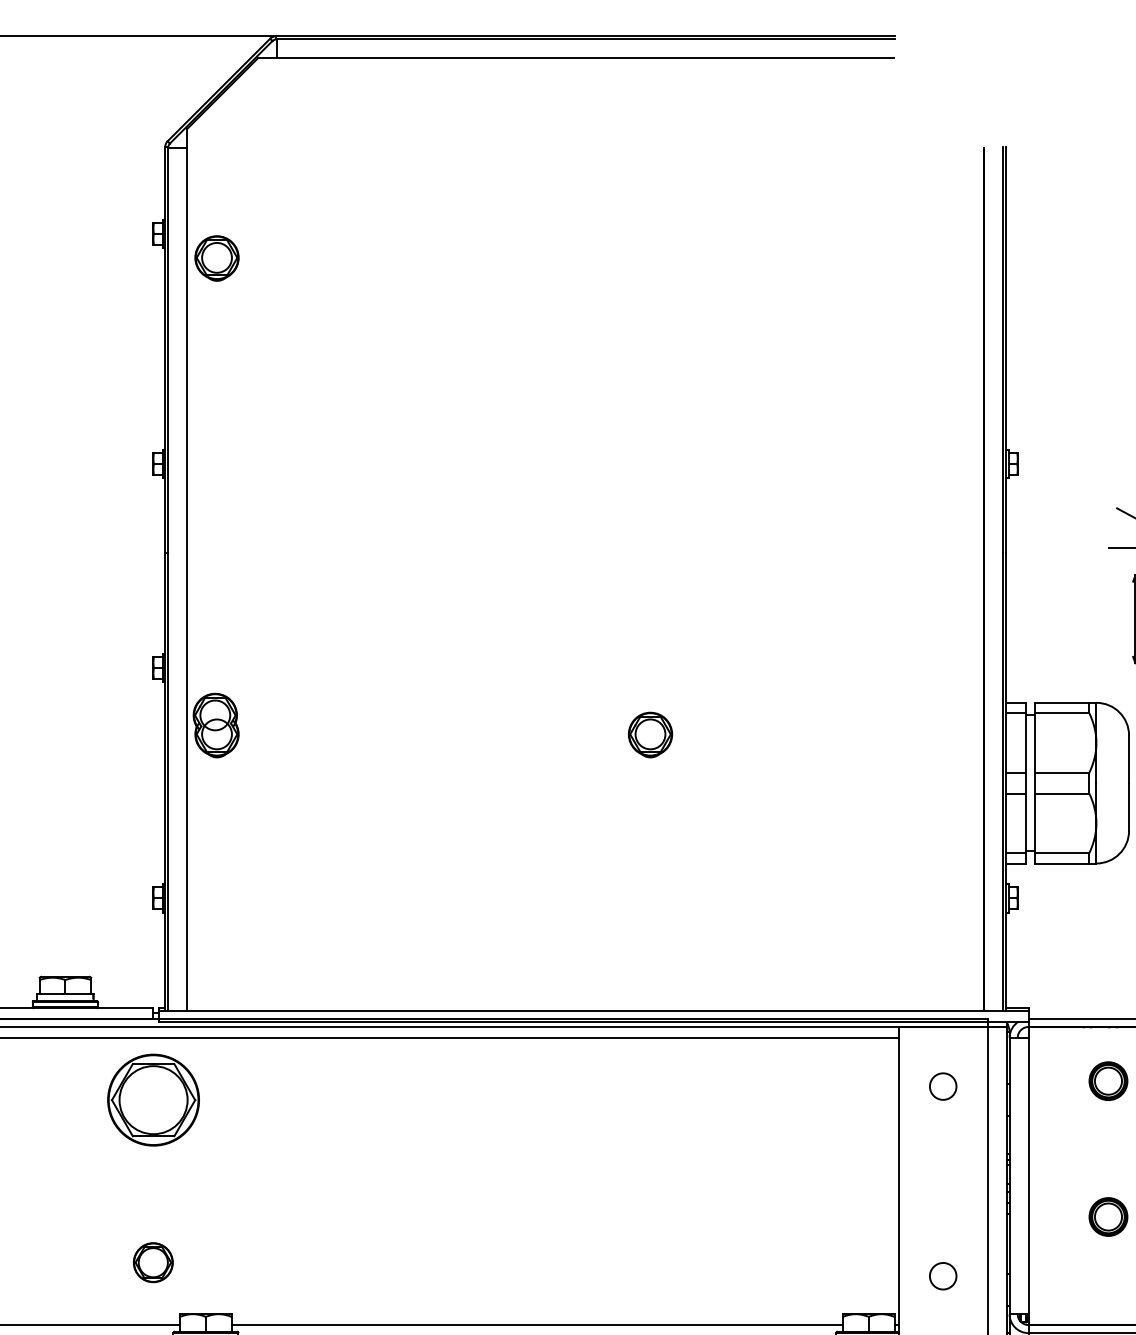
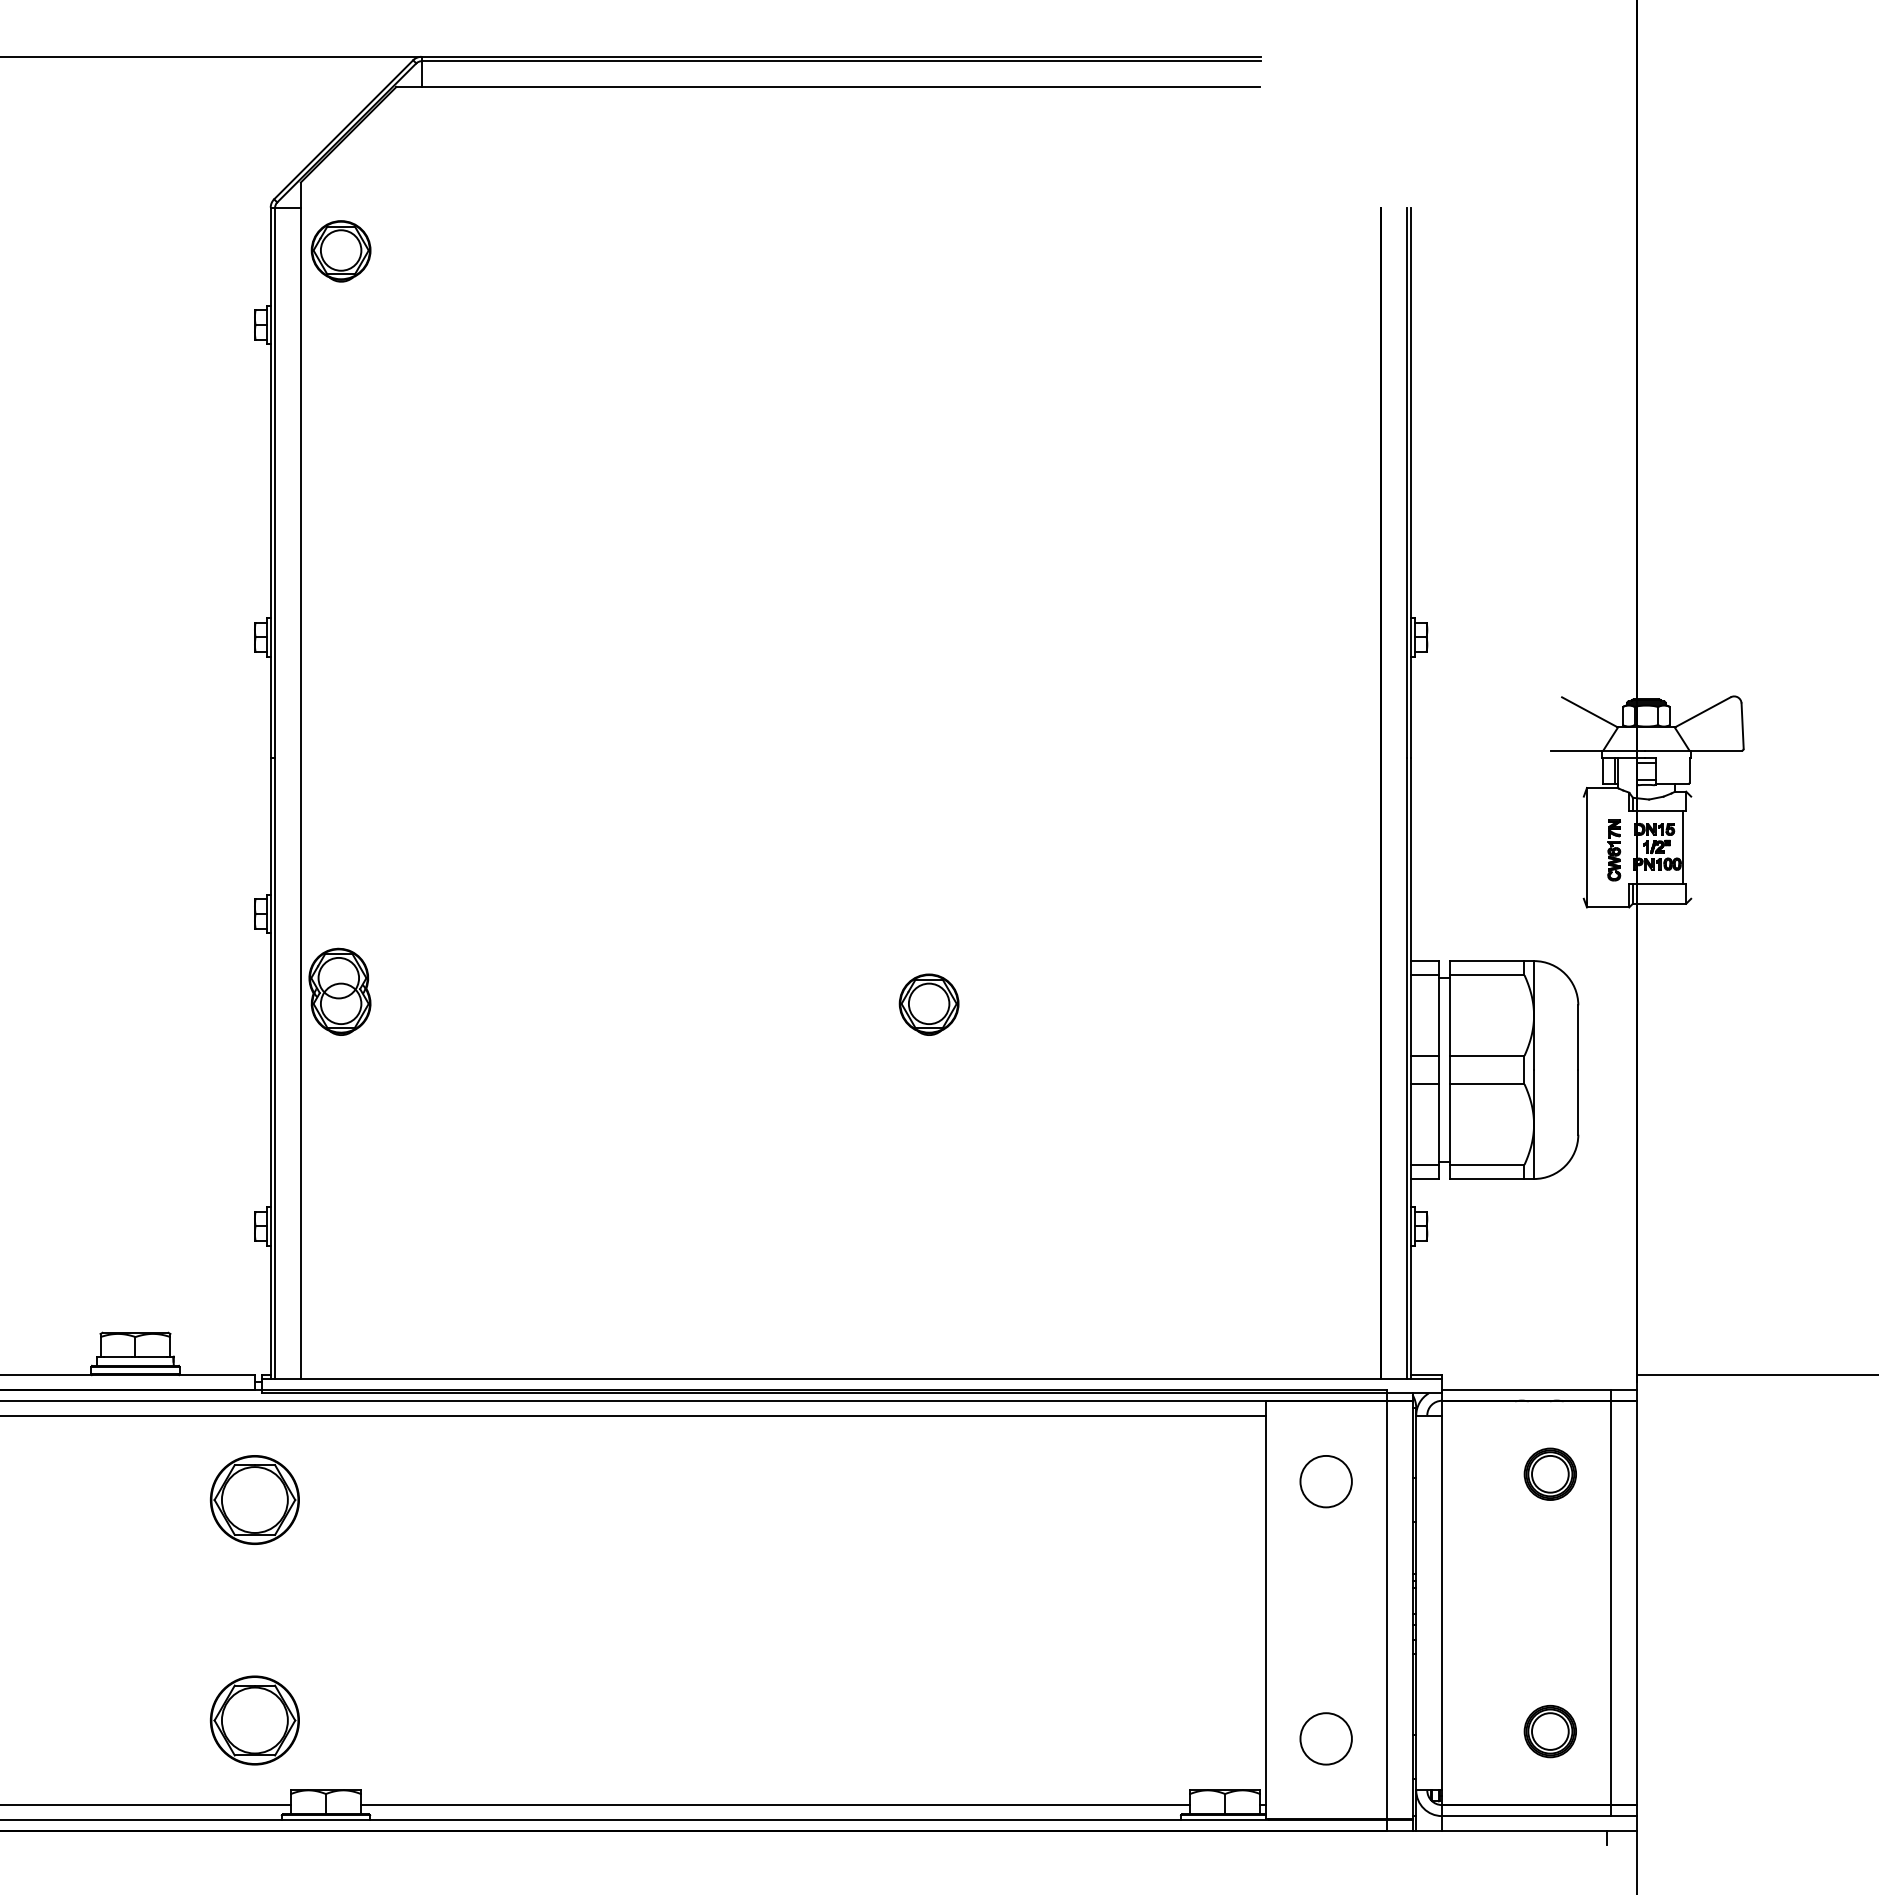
part: (216, 258) -> (340, 251), moved
circle: (942, 1086) -> (1325, 1481), size x1.43
part: (153, 1099) -> (254, 1499), size x0.71
part: (1107, 1216) -> (1549, 1731), moved
part: (153, 1262) -> (254, 1720), size x1.67
circle: (942, 1275) -> (1325, 1738), size x1.43

